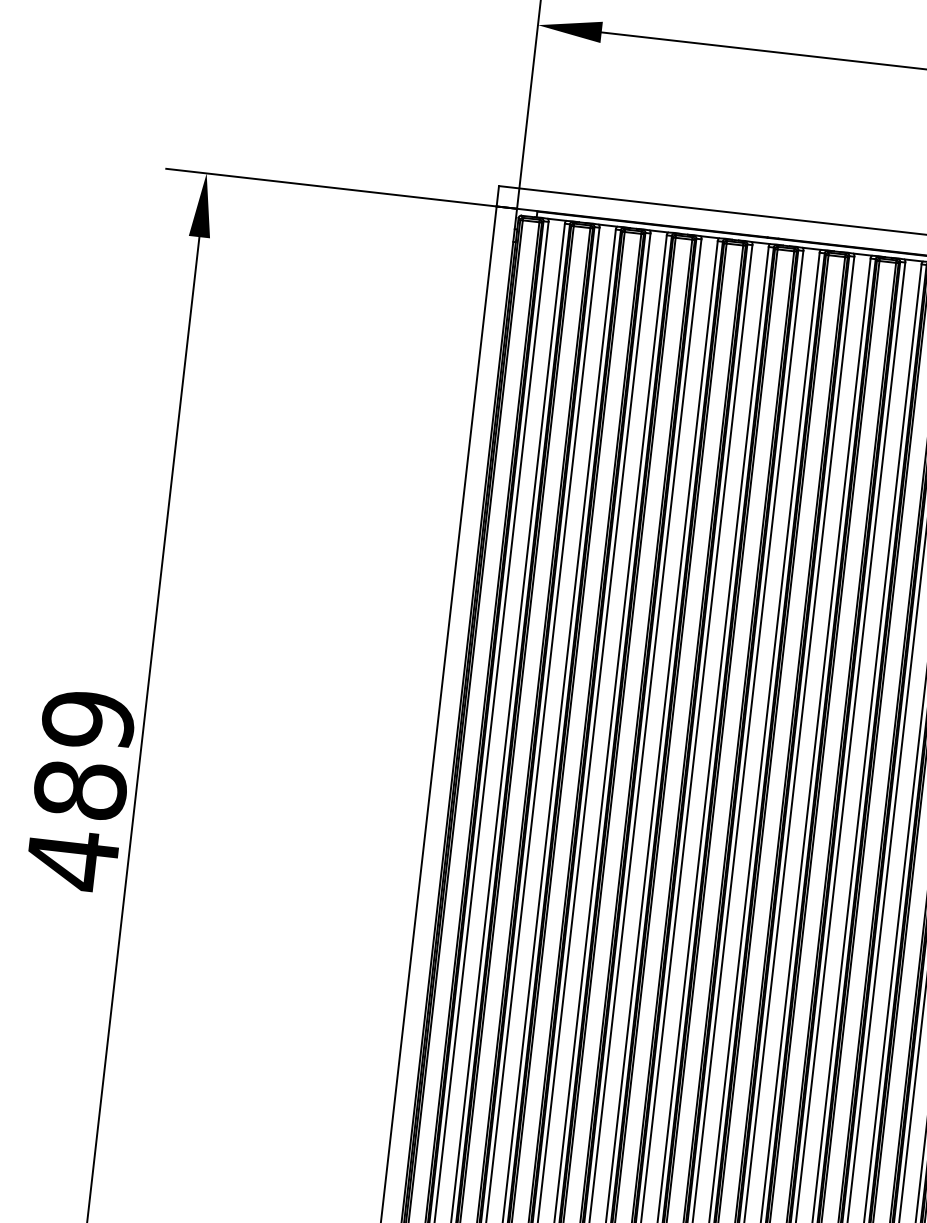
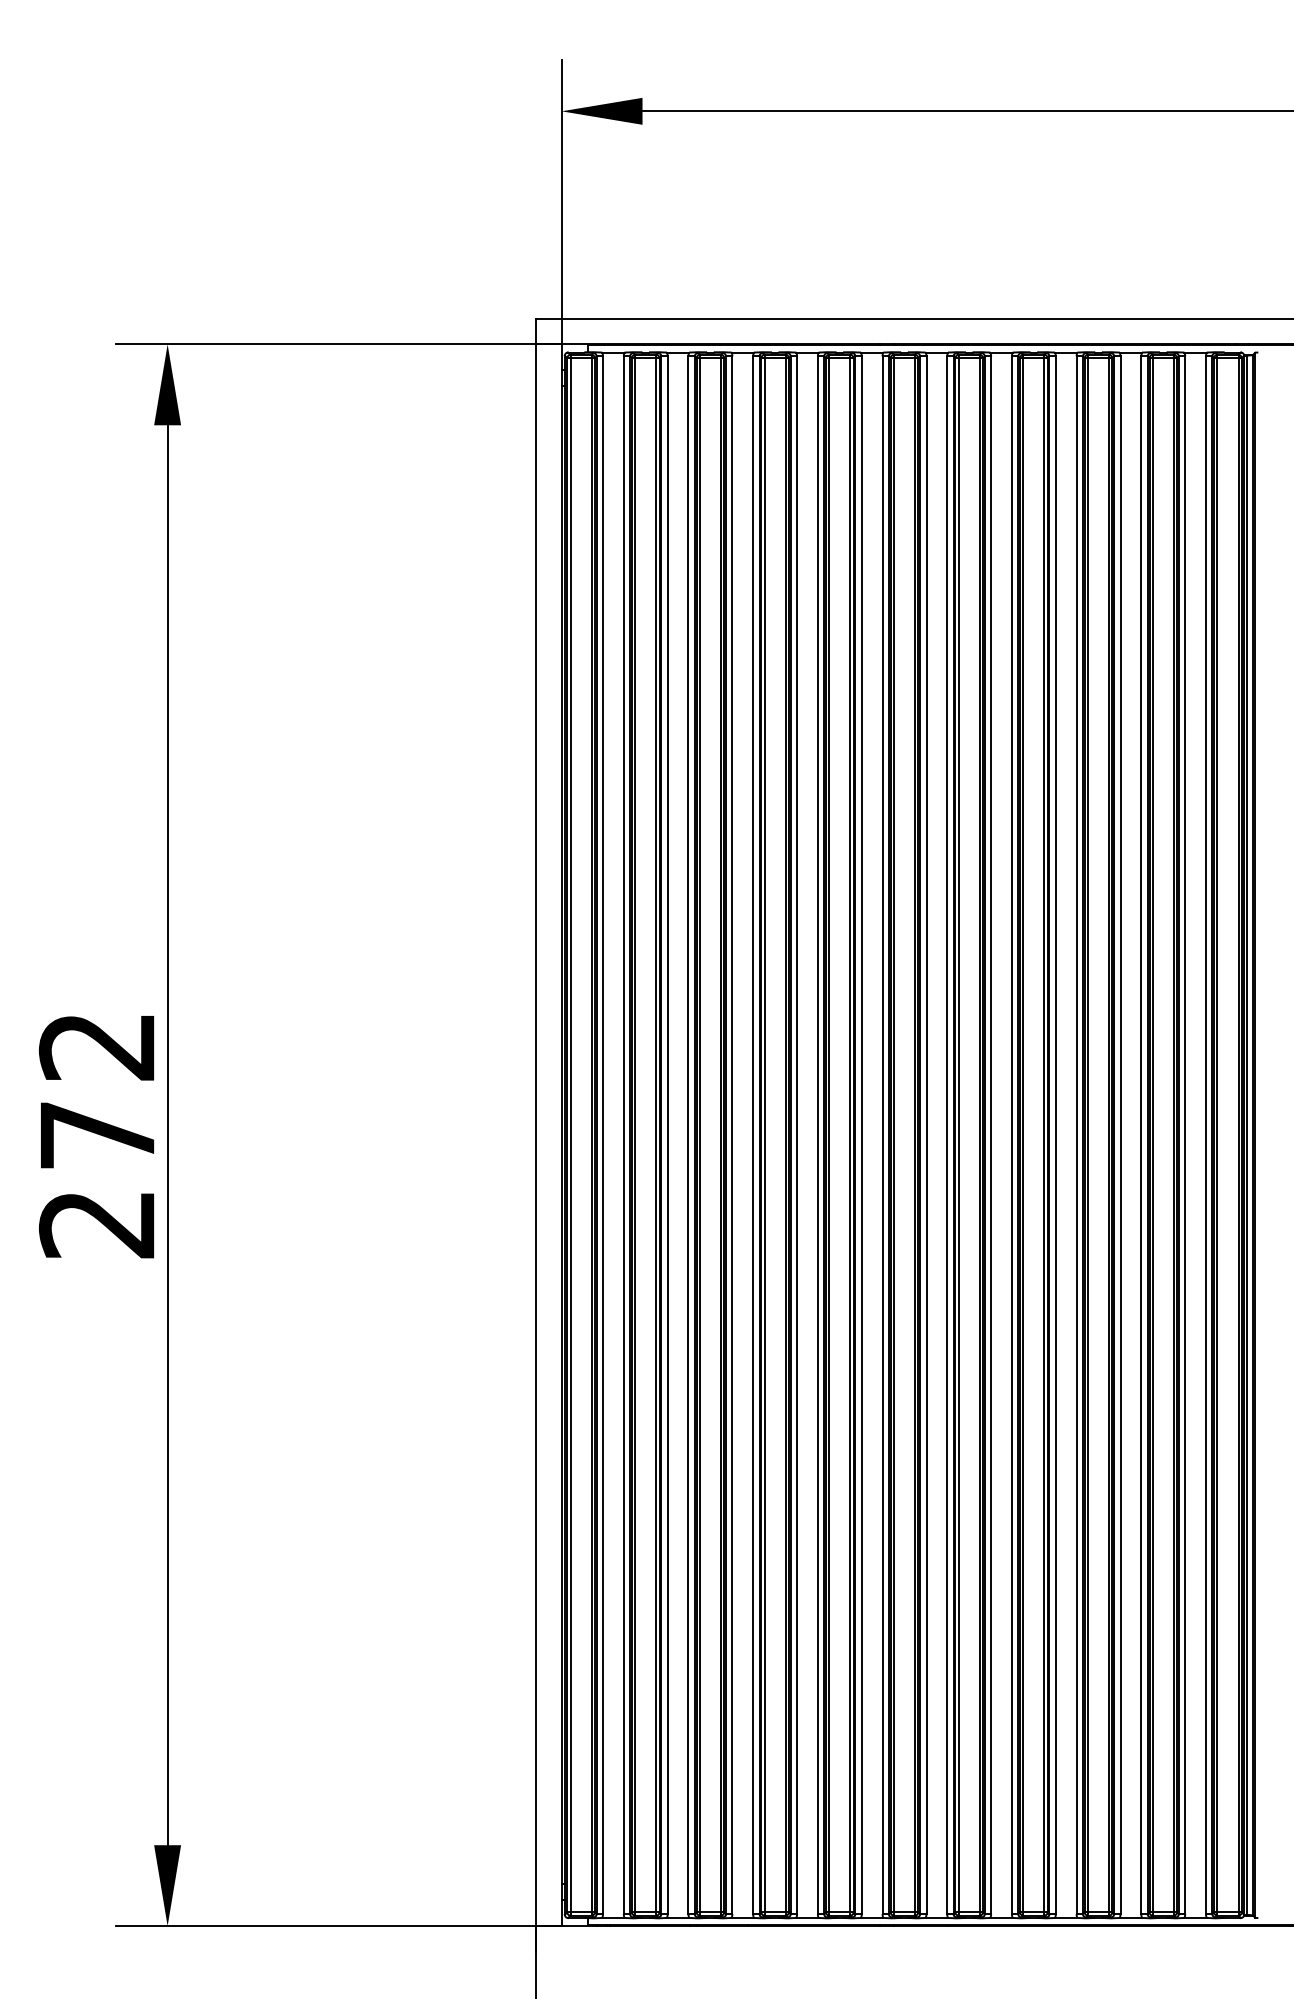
text: (80, 791) -> (97, 1136), 489 -> 272

